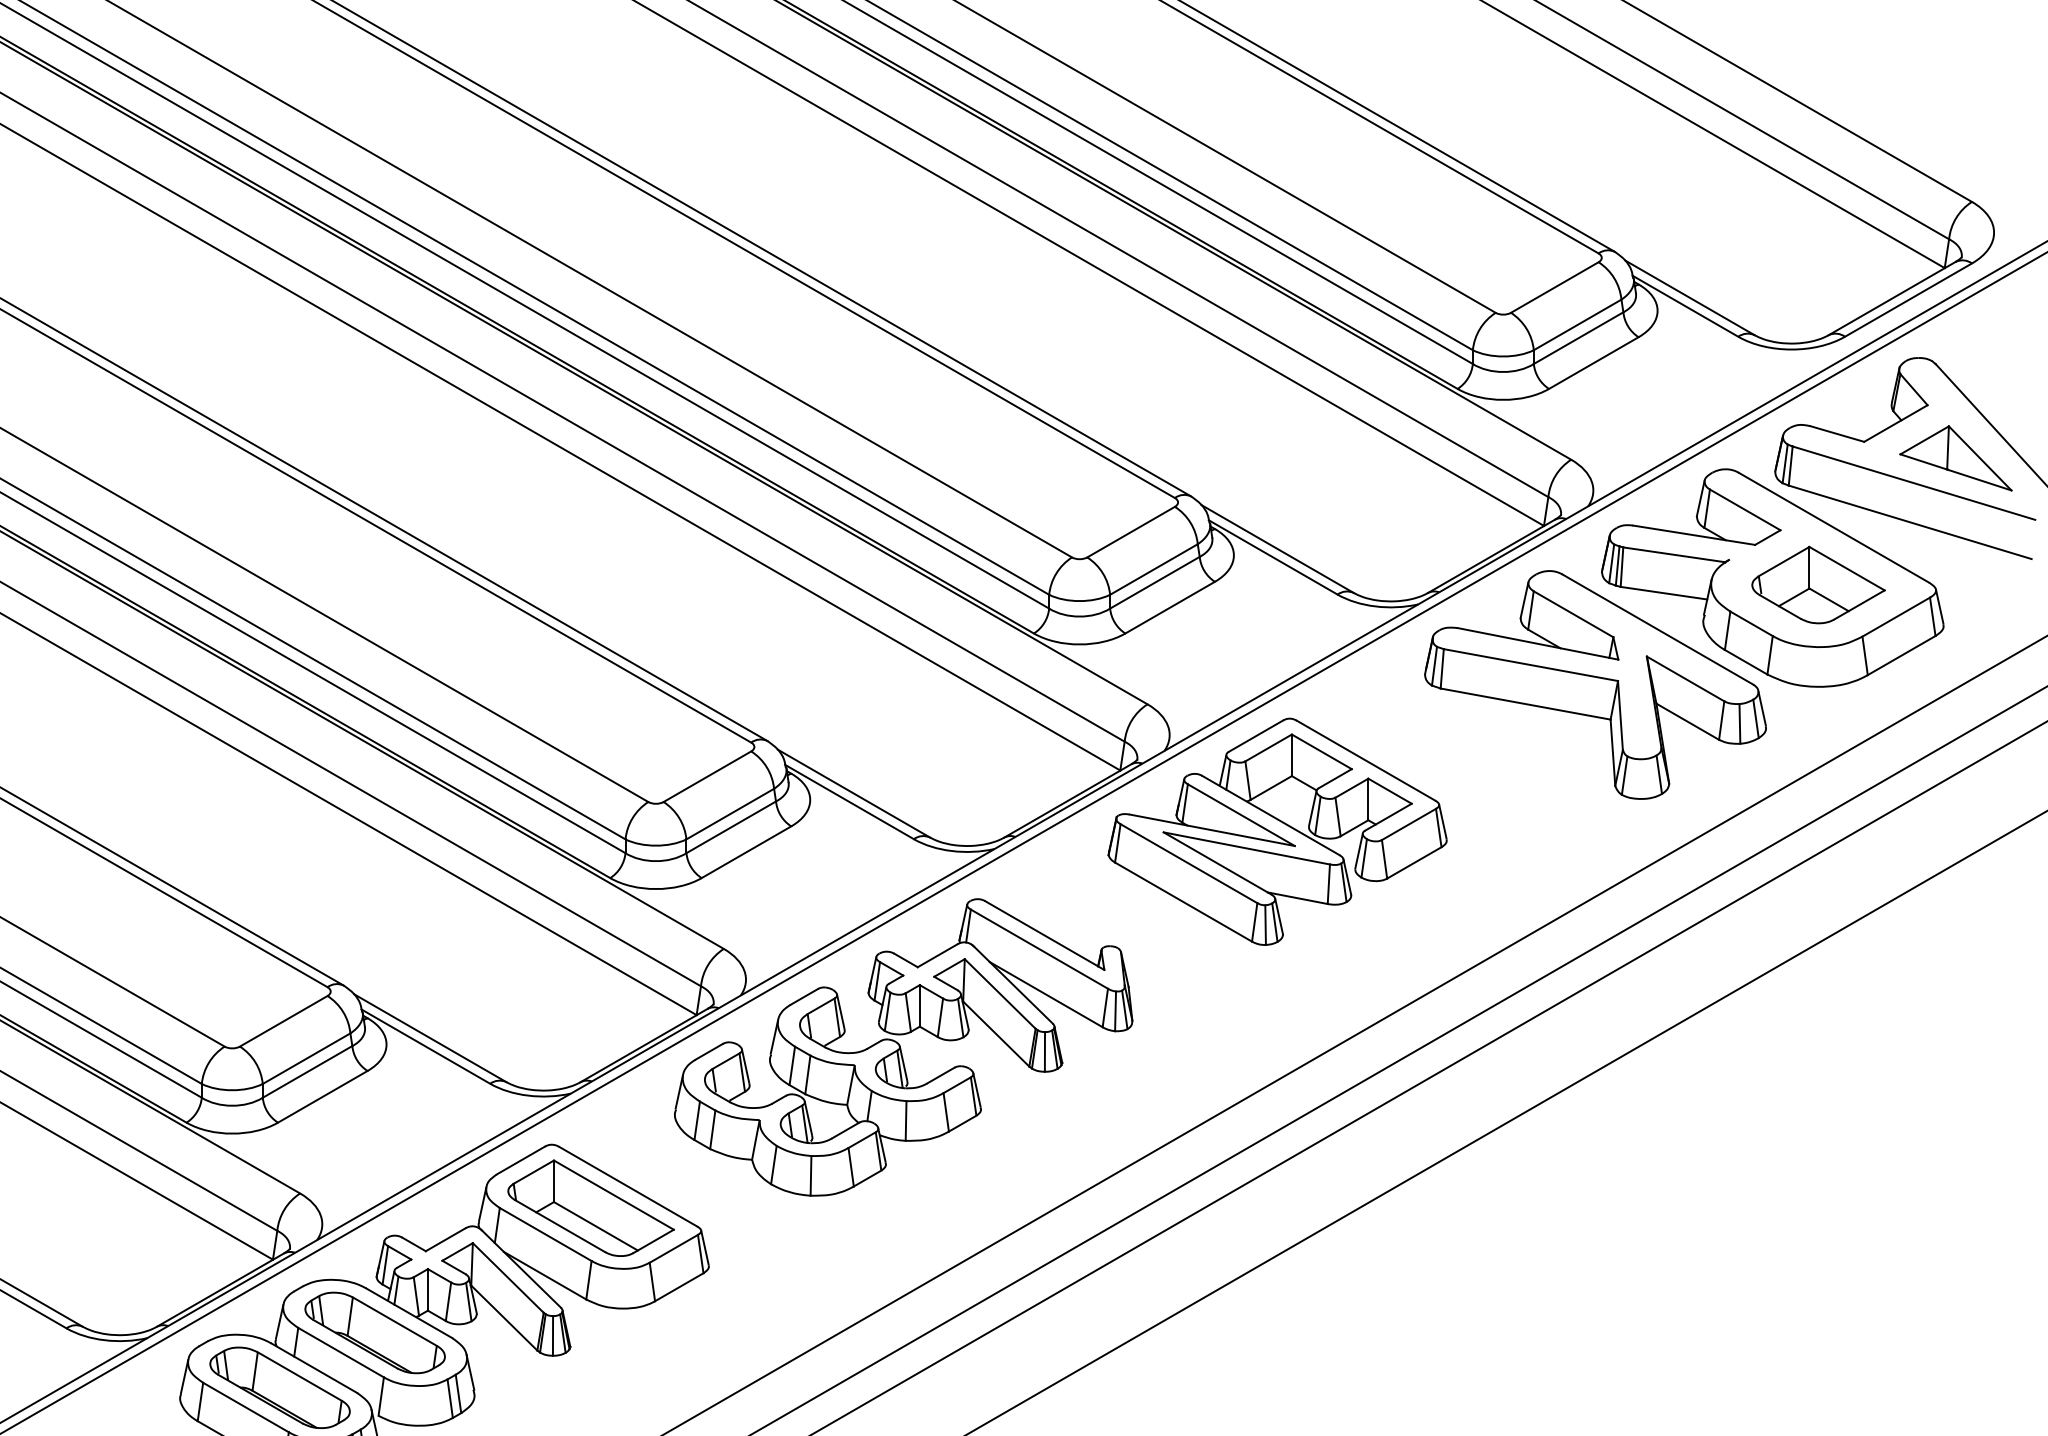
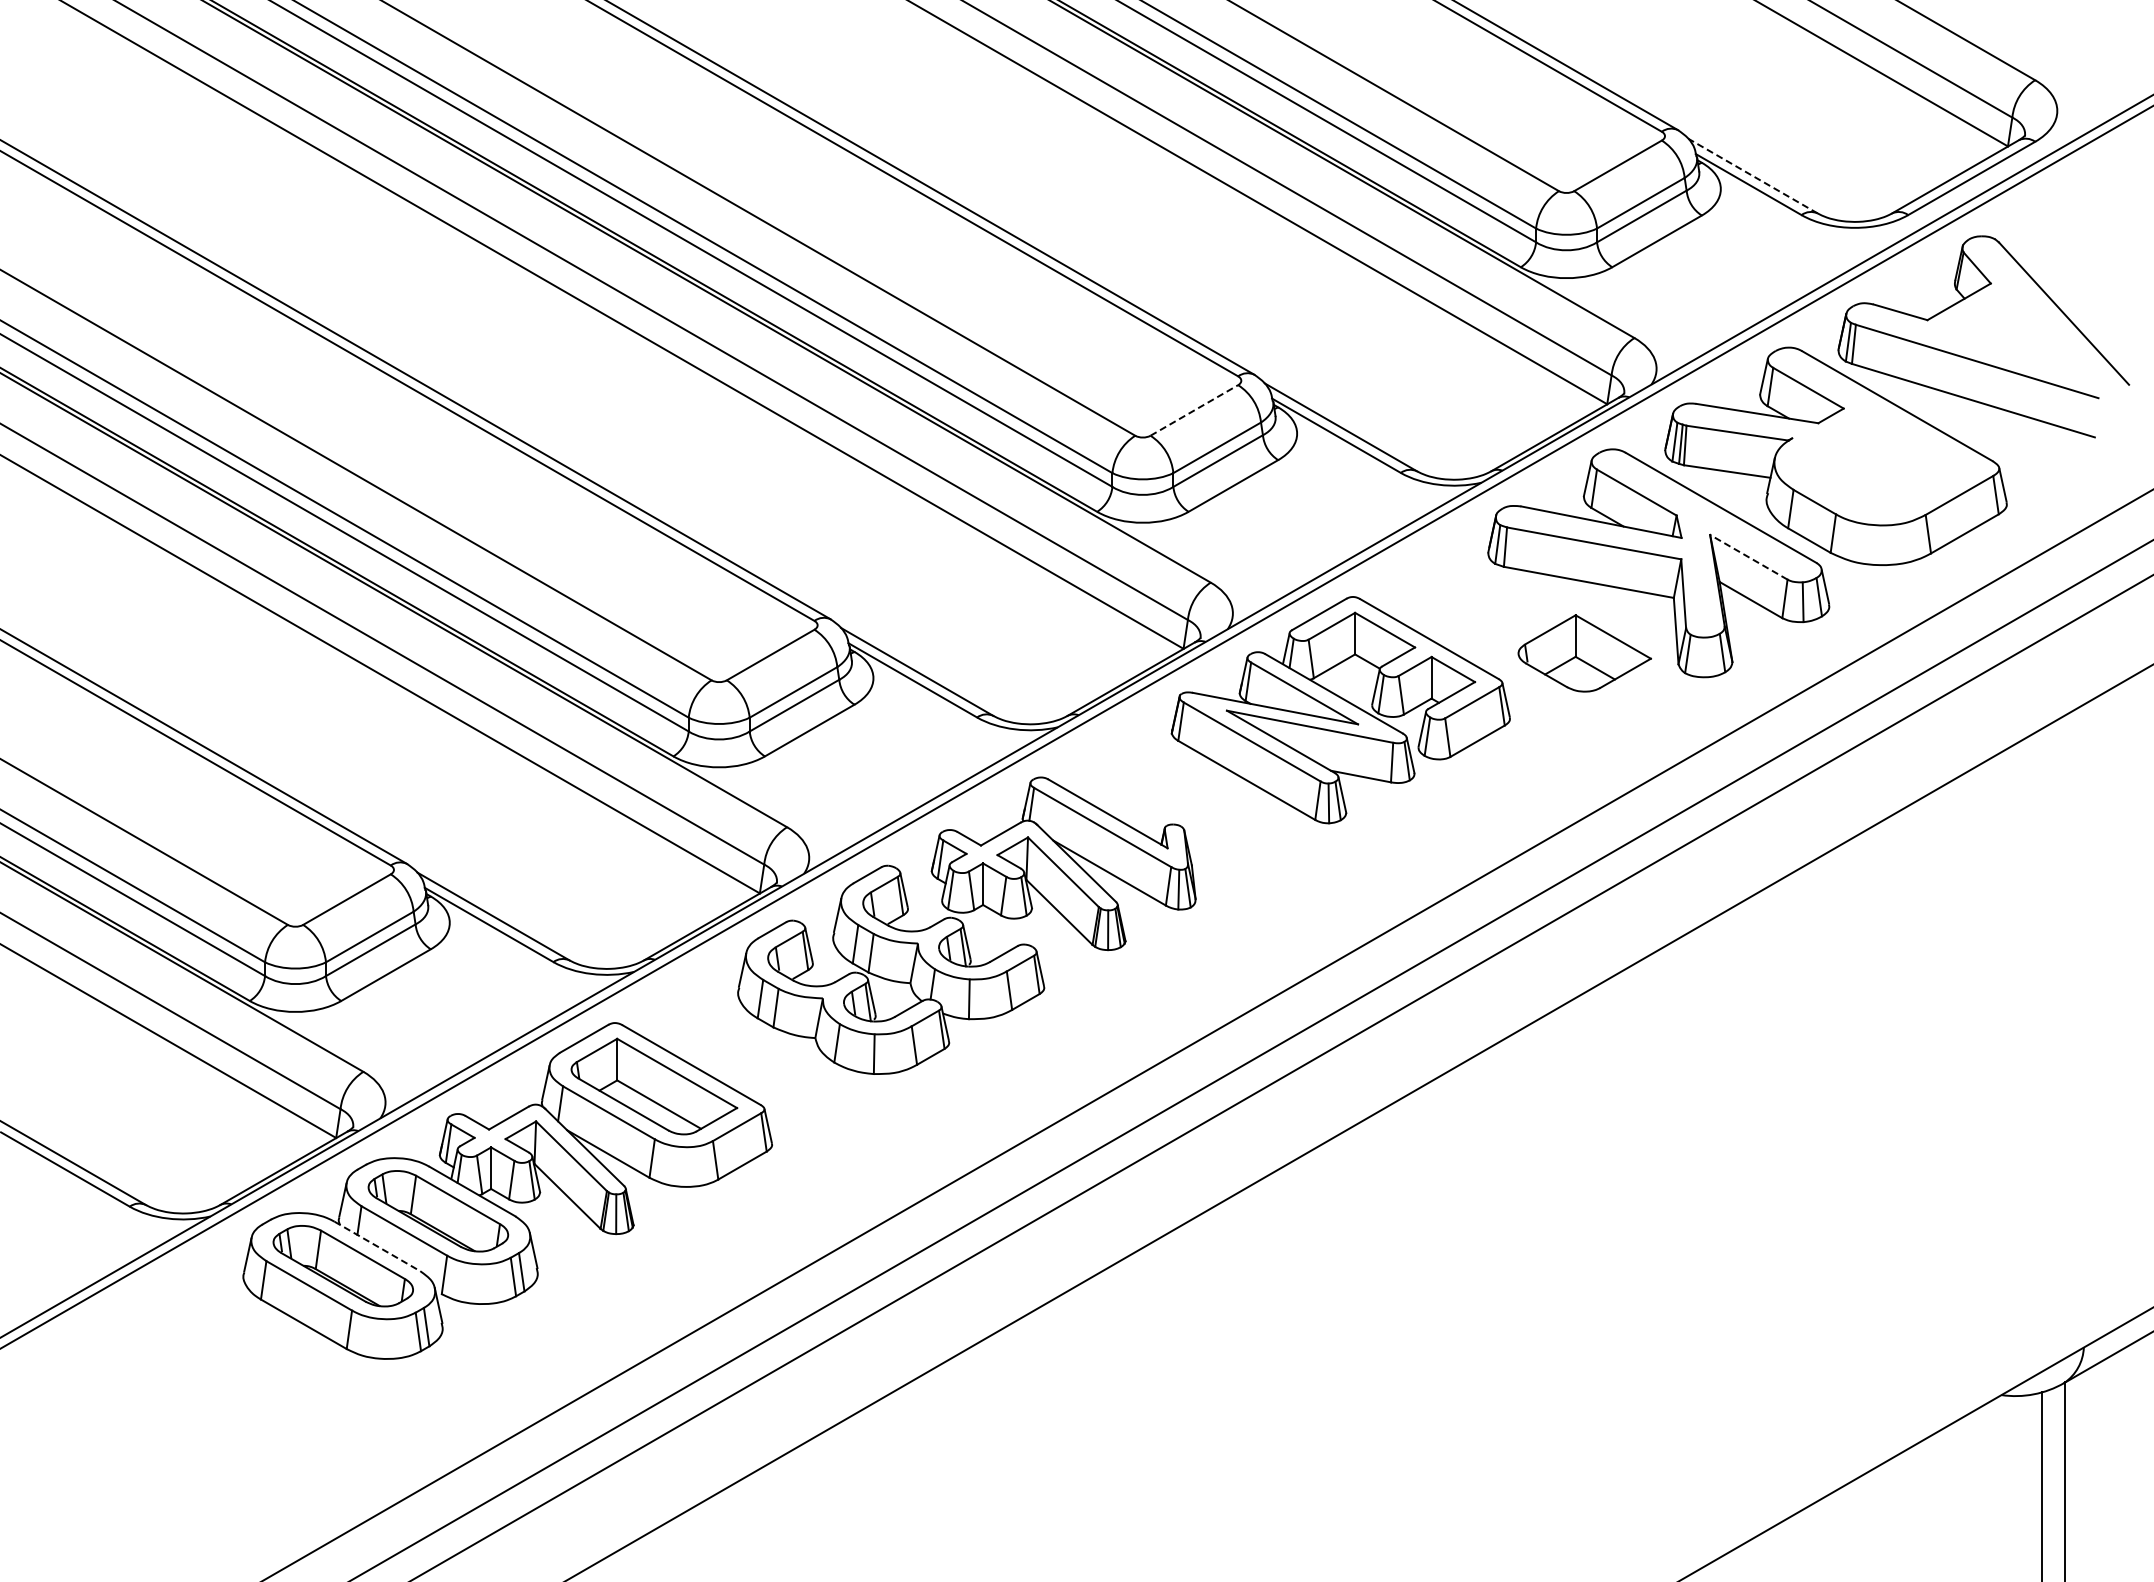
line: (1690, 298) -> (1753, 176), solid -> dashed
part: (1955, 458) -> (2018, 336), removed
line: (1131, 532) -> (1194, 410), solid -> dashed
part: (1818, 585) -> (1584, 653), moved
line: (1685, 679) -> (1748, 557), solid -> dashed
line: (314, 1368) -> (377, 1246), solid -> dashed

